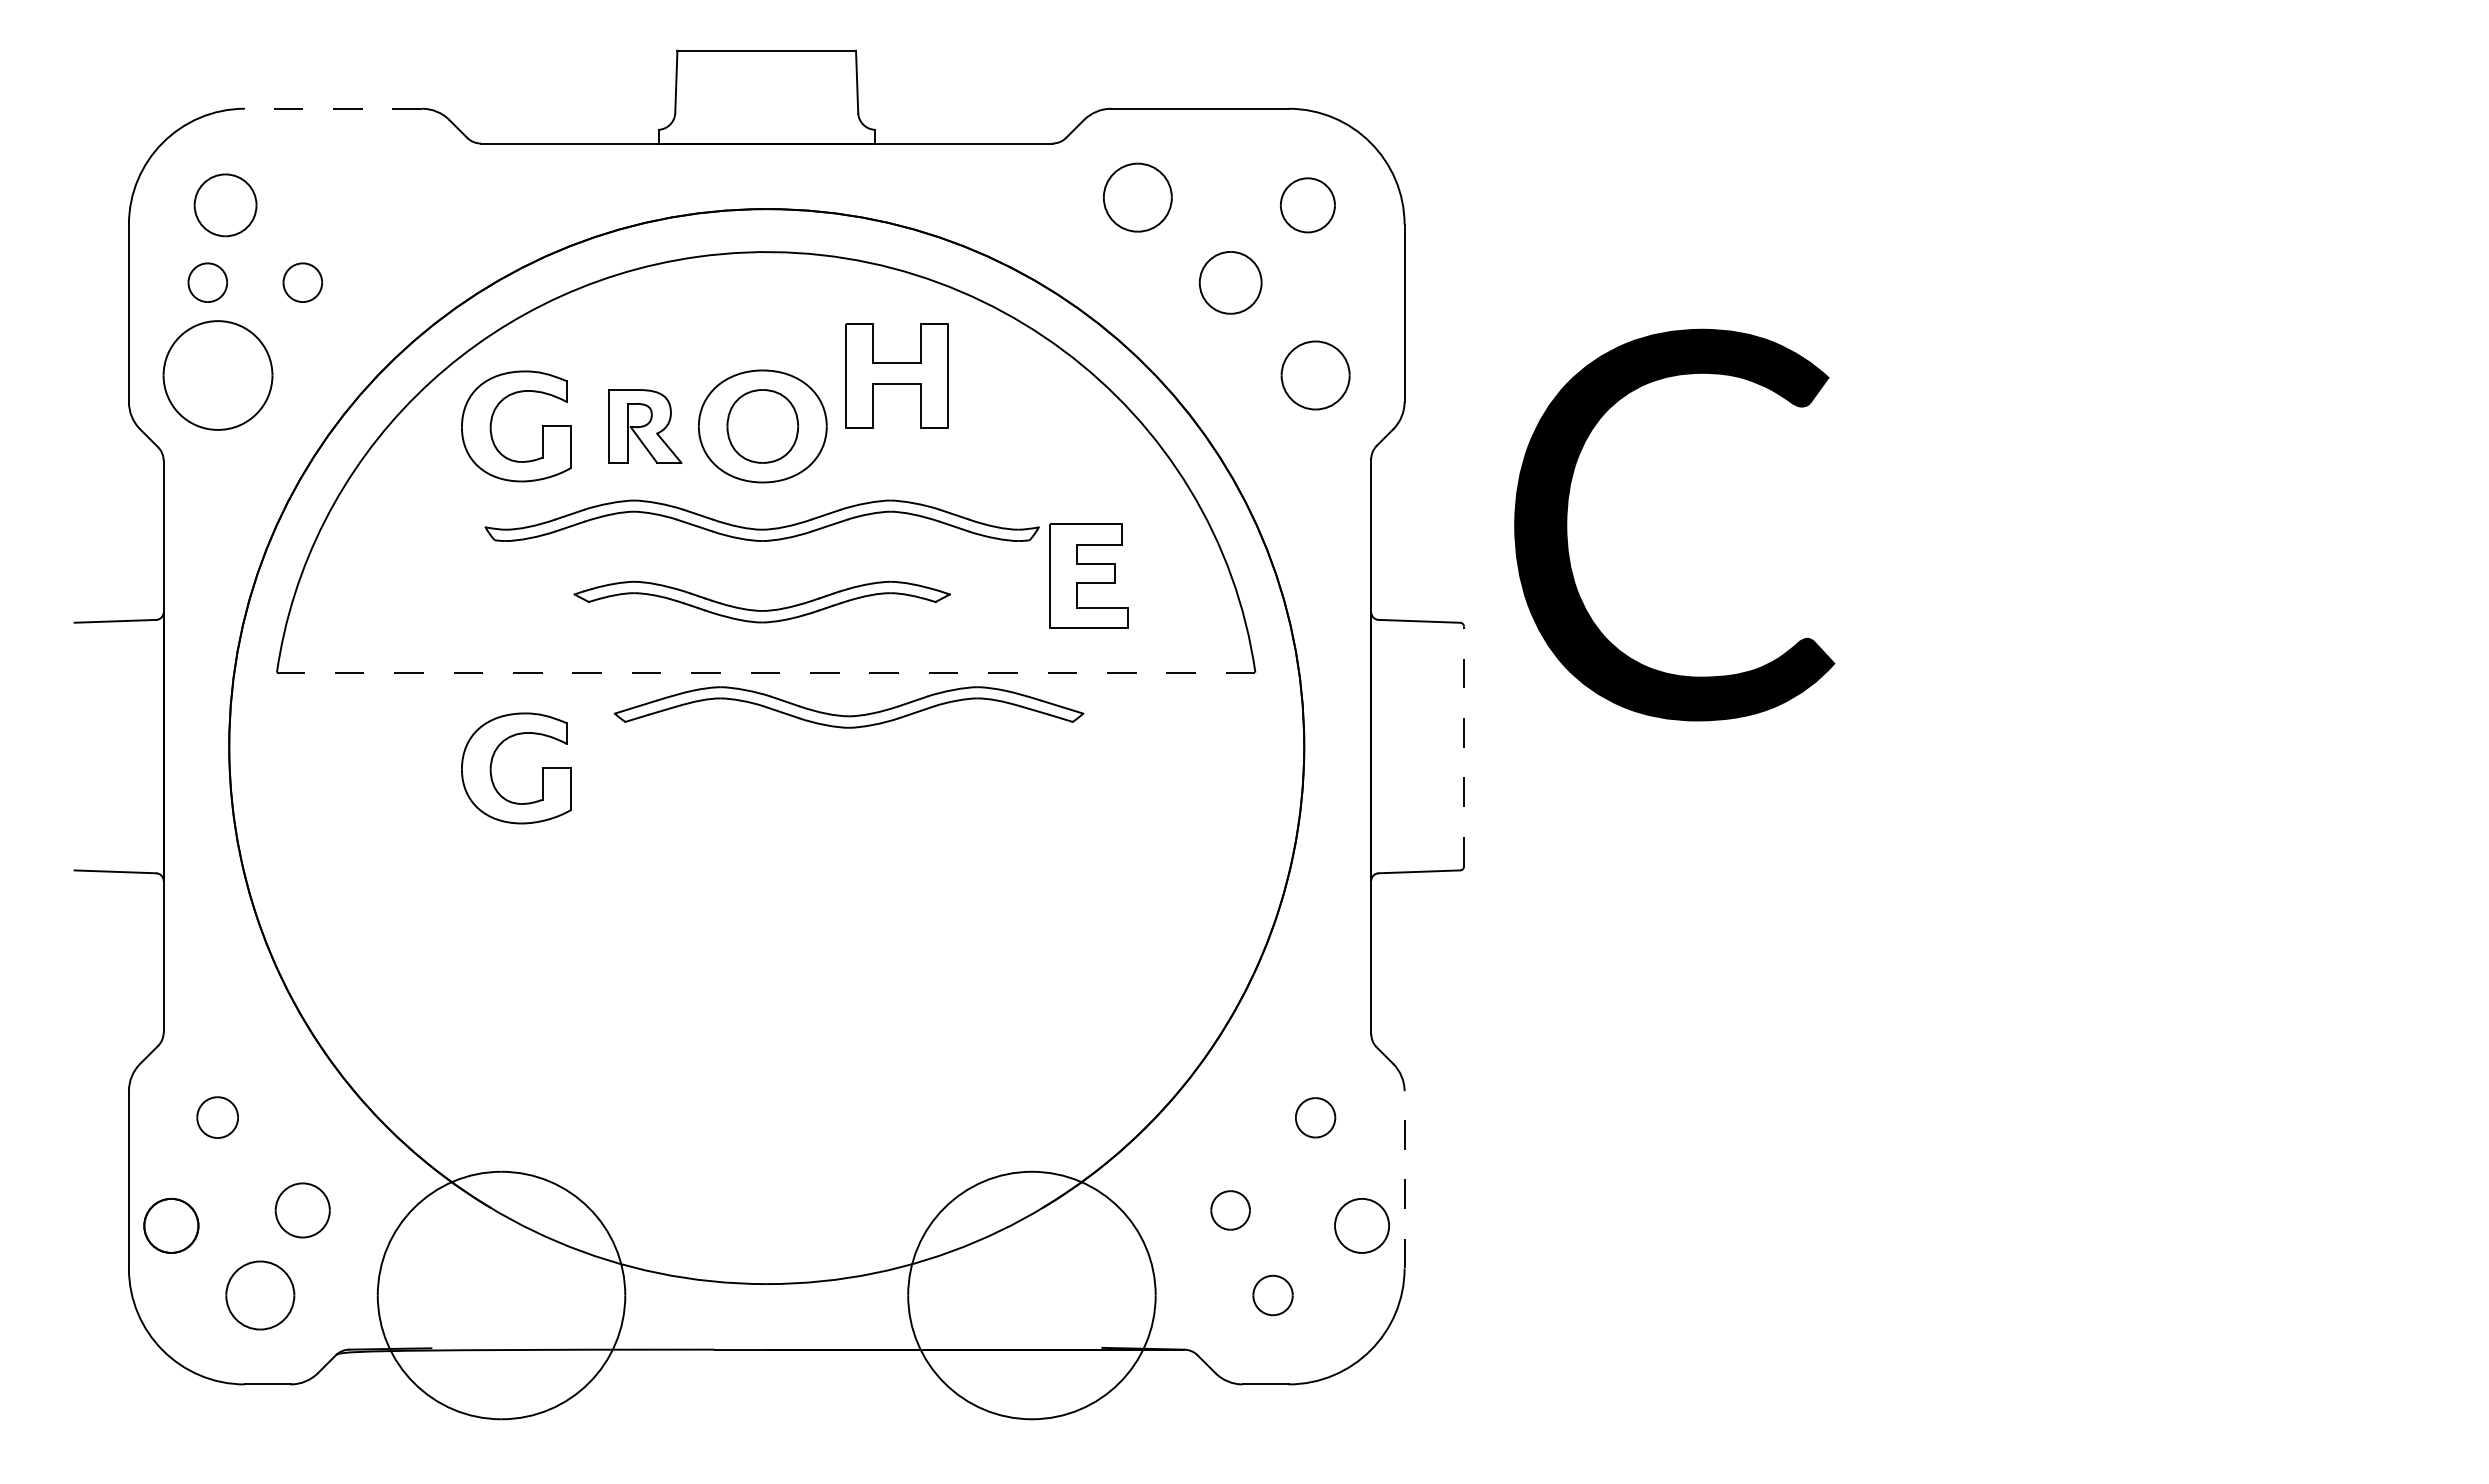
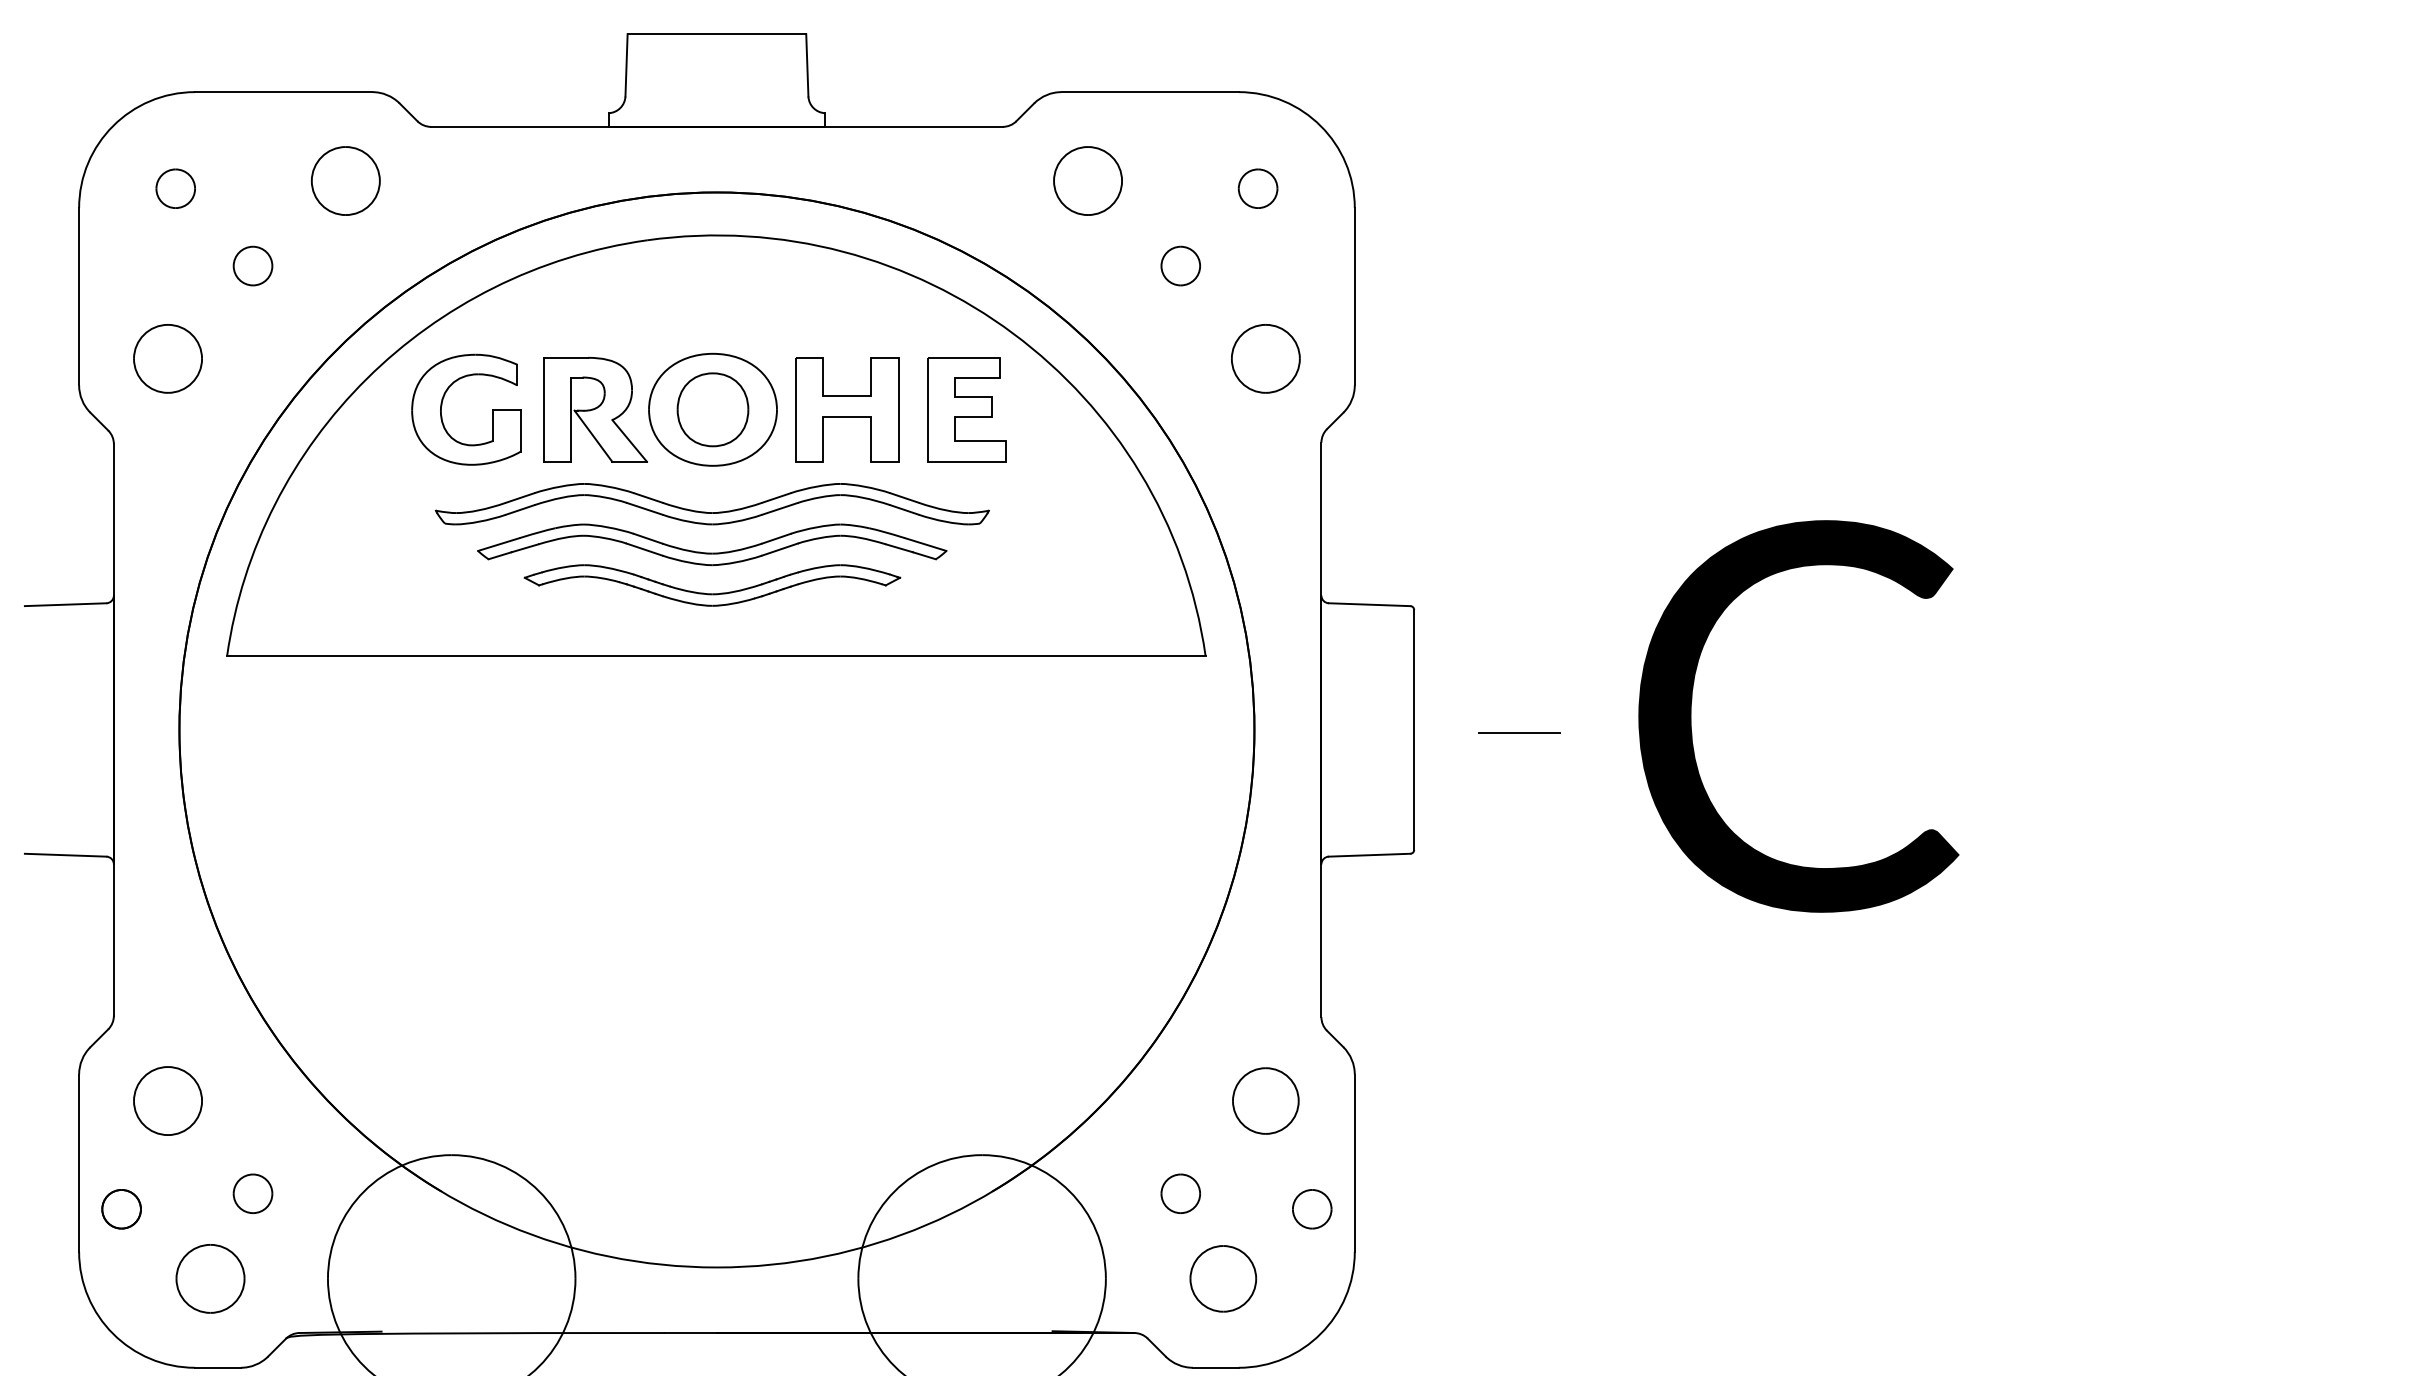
line: (333, 108) -> (283, 91), dashed -> solid
part: (395, 197) -> (345, 180), added
part: (225, 205) -> (175, 188), size x0.62
part: (1307, 205) -> (1257, 188), size x0.71
part: (207, 282) -> (157, 265), removed
part: (1230, 282) -> (1180, 265), size x0.62
part: (217, 375) -> (167, 358), size x0.62
part: (896, 375) -> (846, 408), moved
part: (645, 426) -> (595, 409), size x1.43
text: (1674, 524) -> (1798, 715), moved
part: (1088, 575) -> (965, 408), moved
line: (765, 672) -> (715, 655), dashed -> solid
part: (848, 715) -> (711, 552), moved
line: (1463, 746) -> (1413, 729), dashed -> solid
line: (1568, 749) -> (1518, 732), added
part: (492, 763) -> (442, 746), removed
part: (217, 1117) -> (167, 1100), size x1.67
part: (1315, 1117) -> (1265, 1100), size x1.67
line: (1404, 1179) -> (1354, 1162), dashed -> solid
part: (302, 1210) -> (252, 1193), size x0.71
part: (171, 1225) -> (121, 1208), size x0.71
part: (1361, 1225) -> (1311, 1208), size x0.71
part: (1272, 1295) -> (1222, 1278), size x1.67

